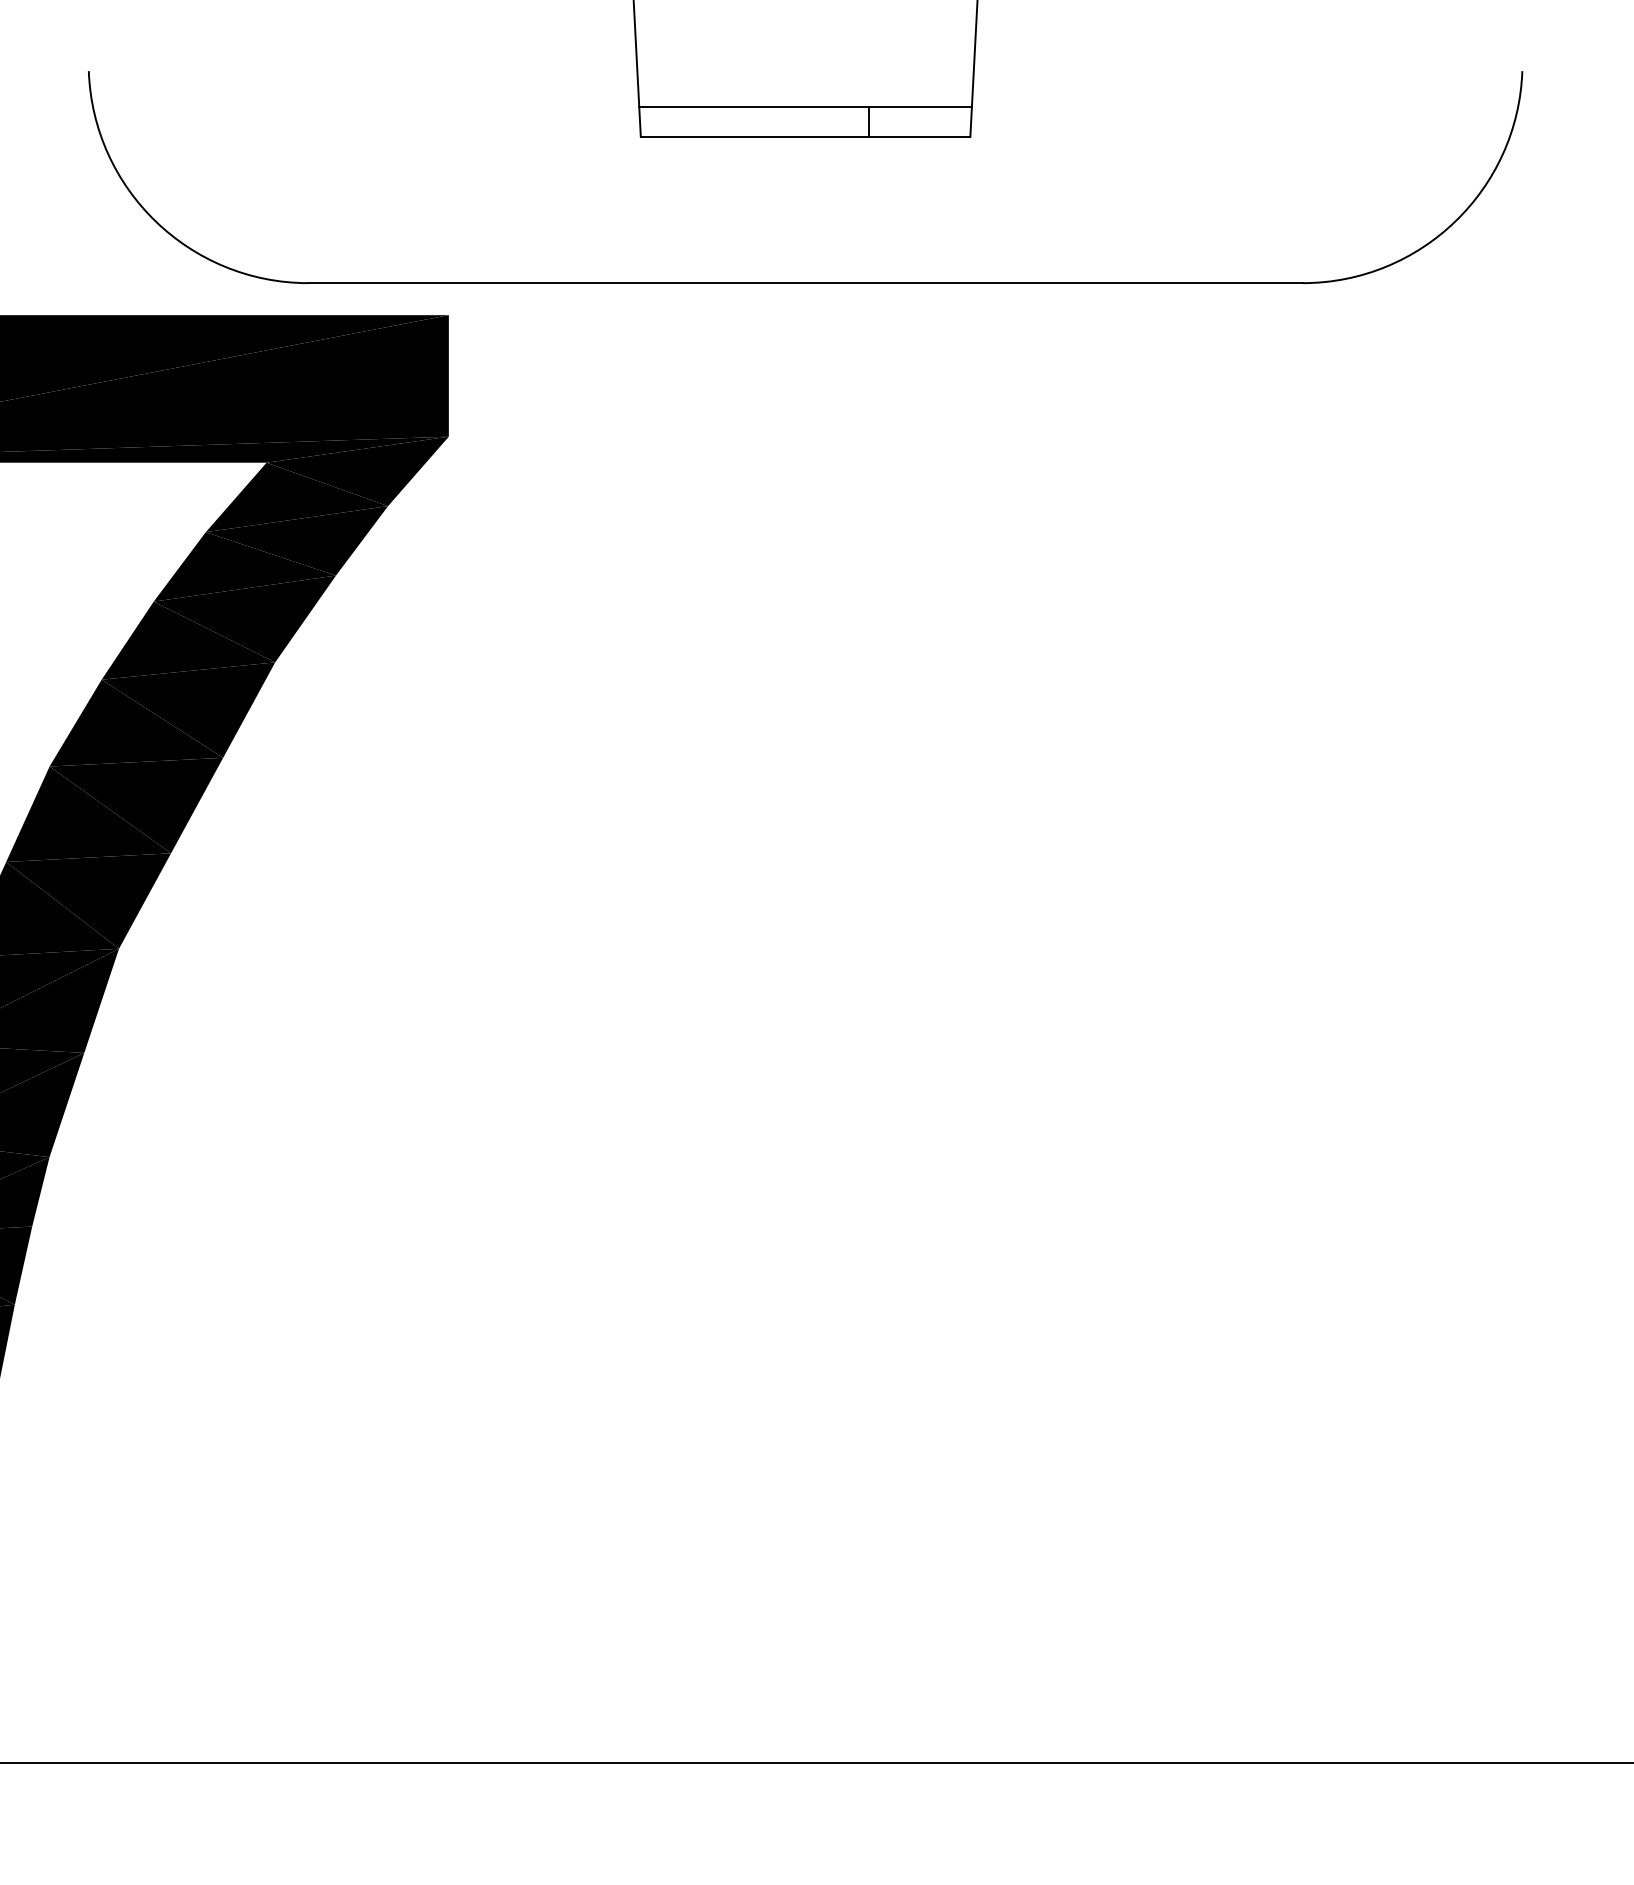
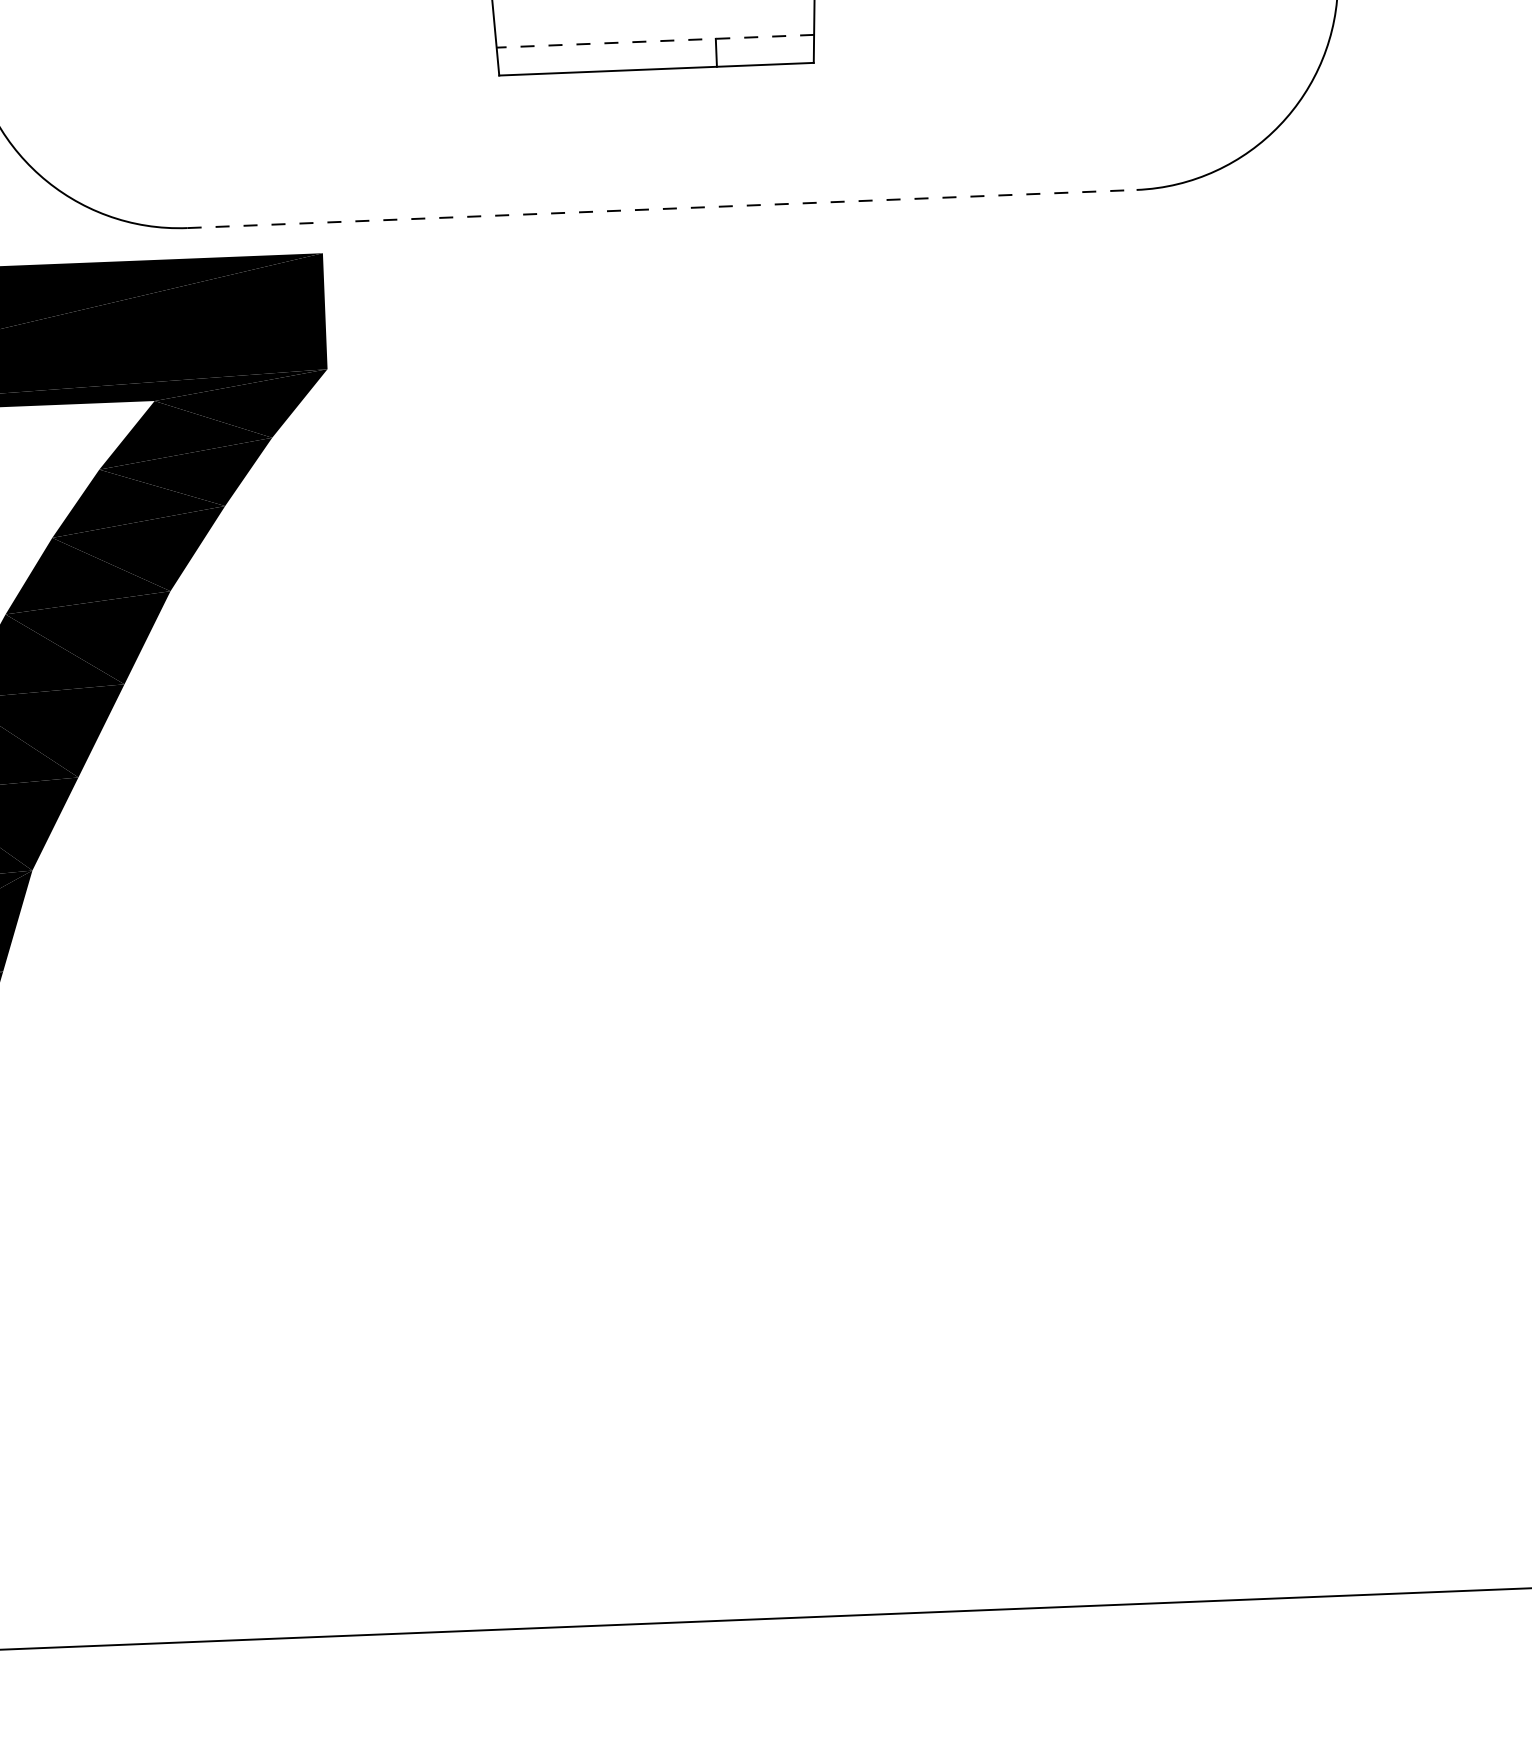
line: (805, 107) -> (655, 41), solid -> dashed
line: (806, 283) -> (663, 209), solid -> dashed

